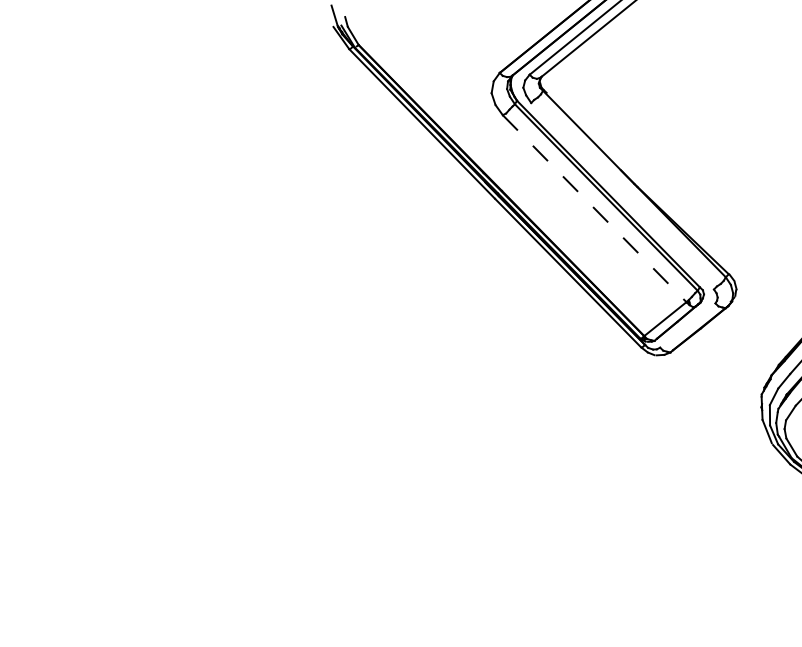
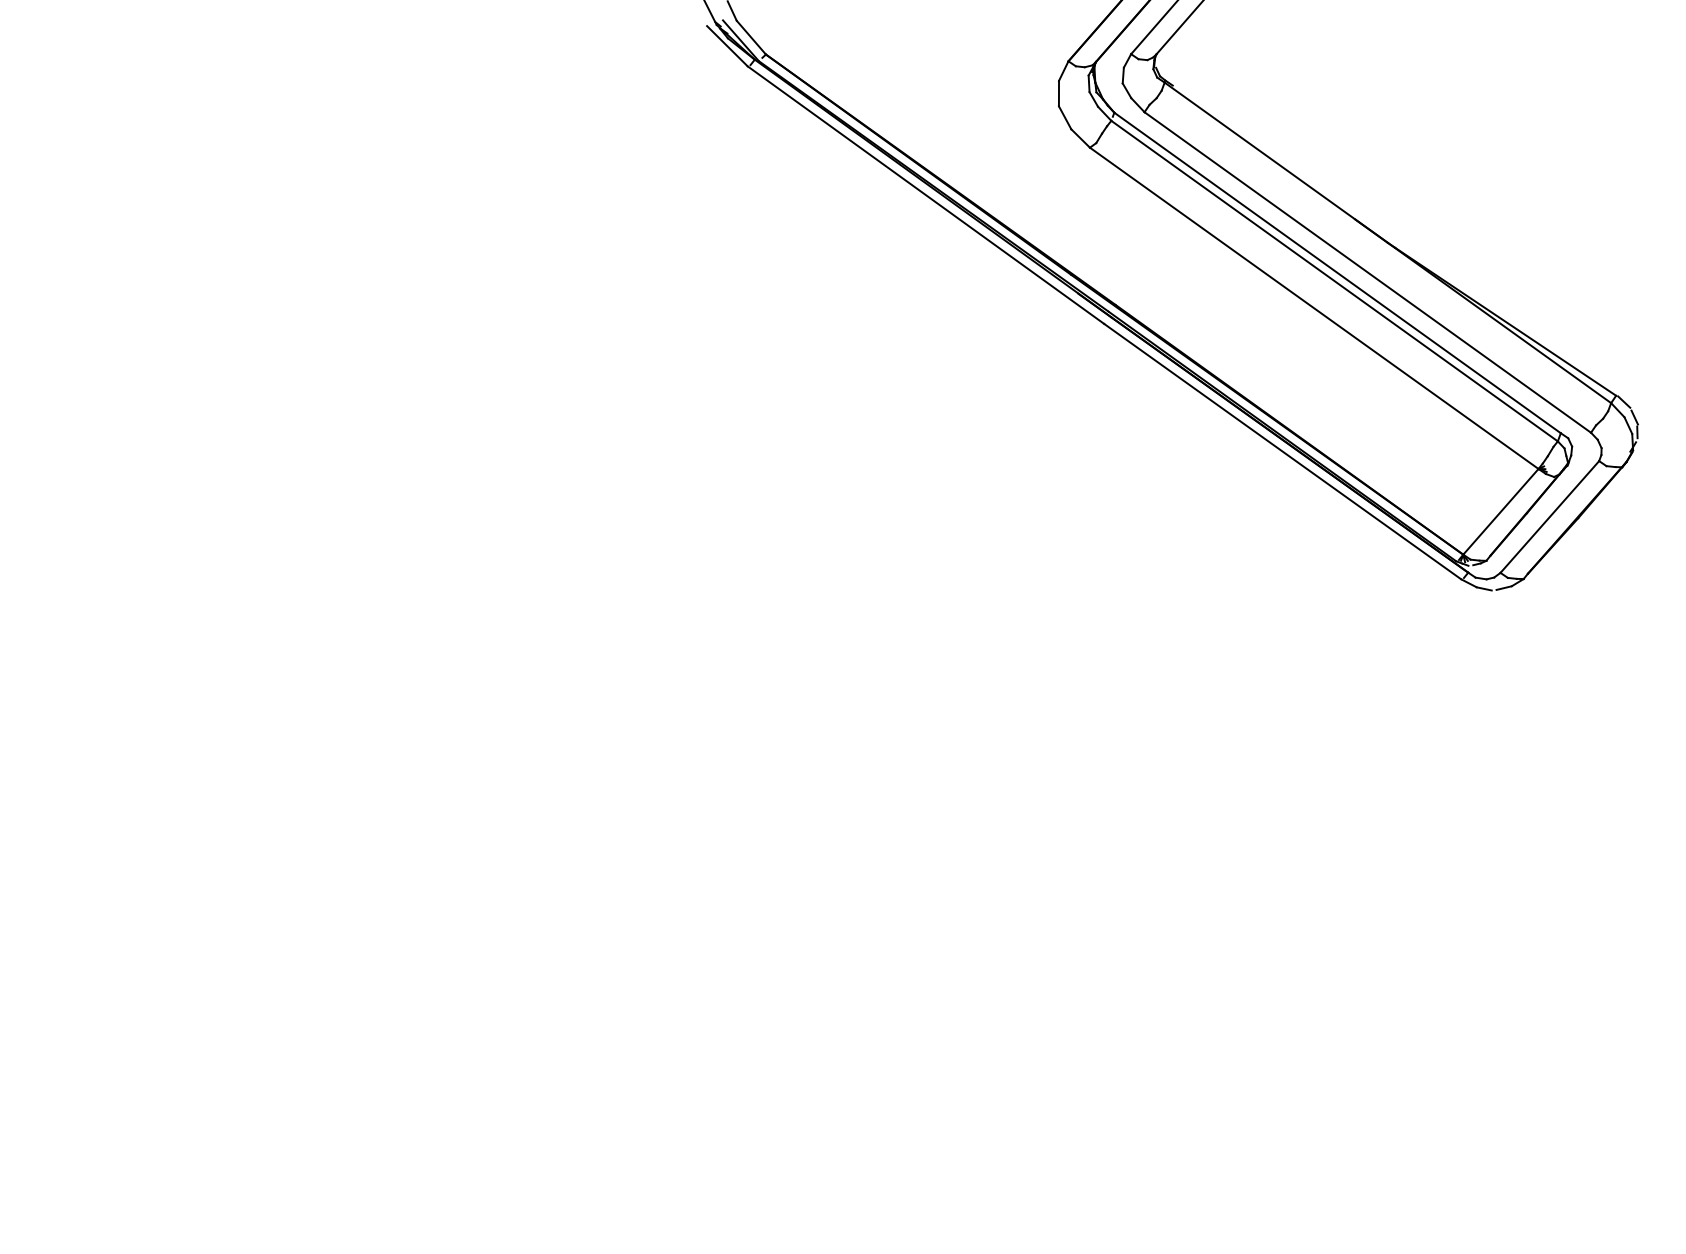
line: (622, 196) -> (1367, 273), added
line: (594, 209) -> (1314, 310), dashed -> solid
line: (687, 325) -> (1549, 516), added

